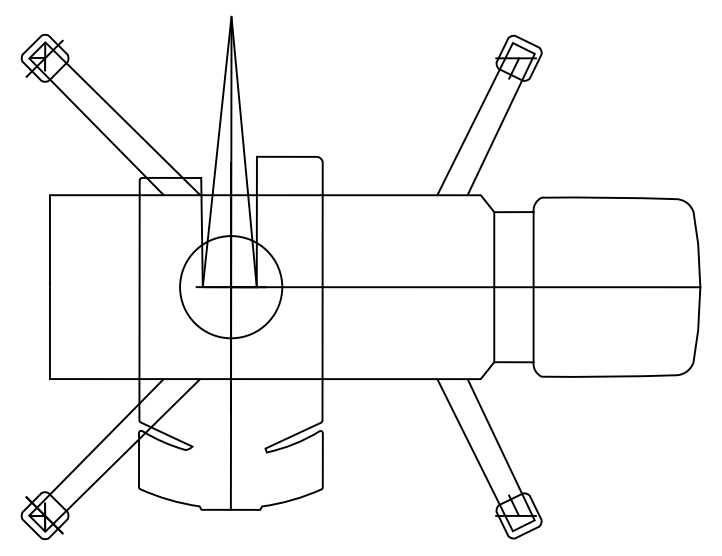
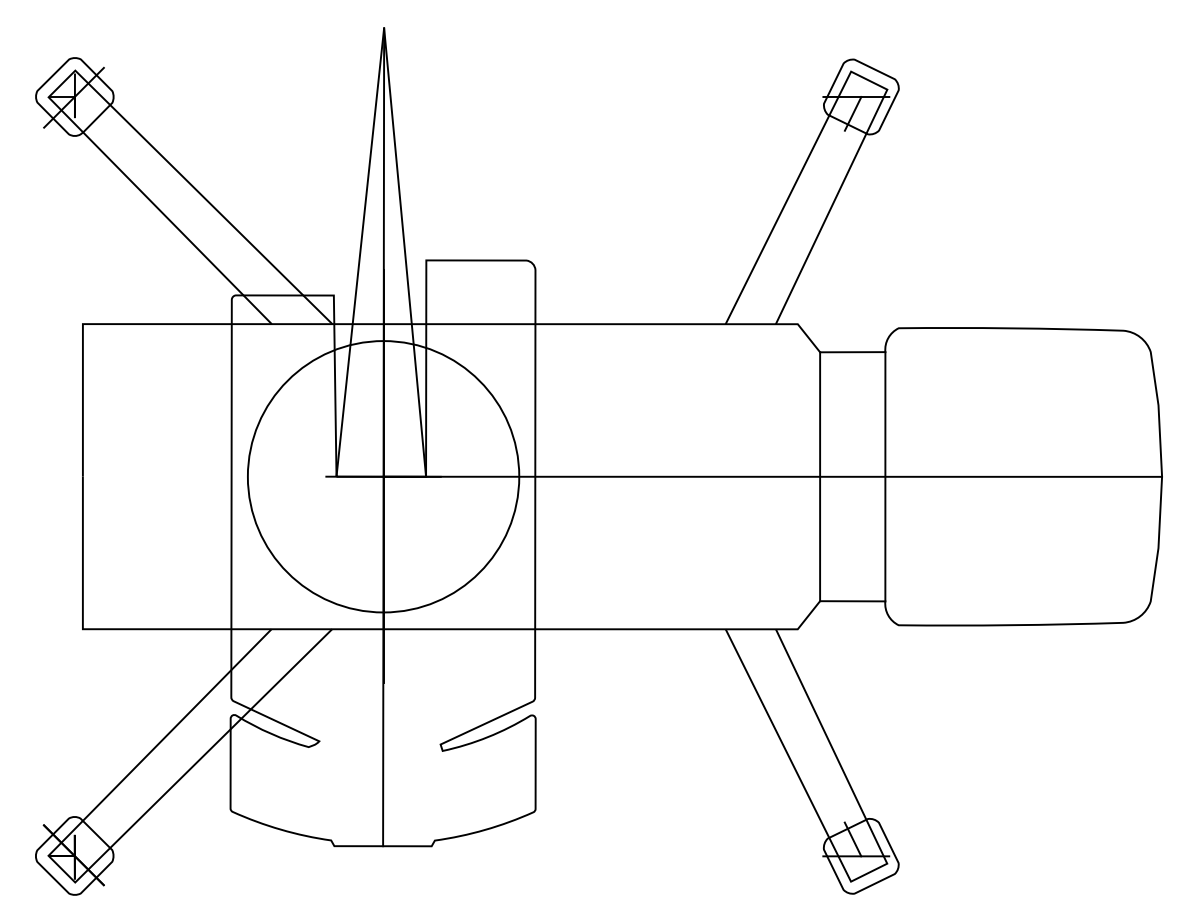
circle: (231, 287) -> (384, 477), size x1.6

